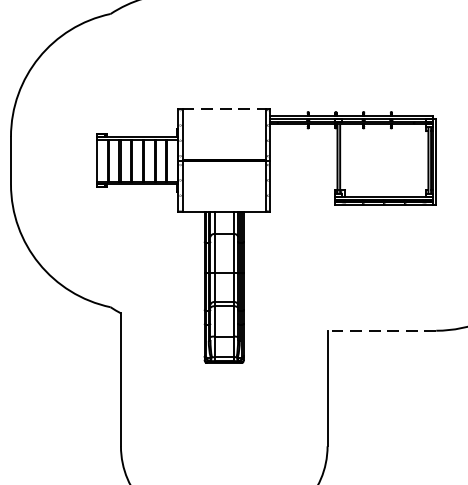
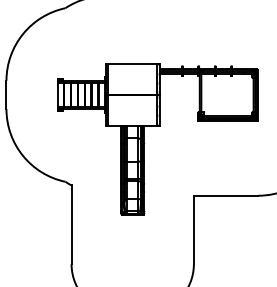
line: (223, 109) -> (132, 64), dashed -> solid
line: (380, 330) -> (225, 195), dashed -> solid

